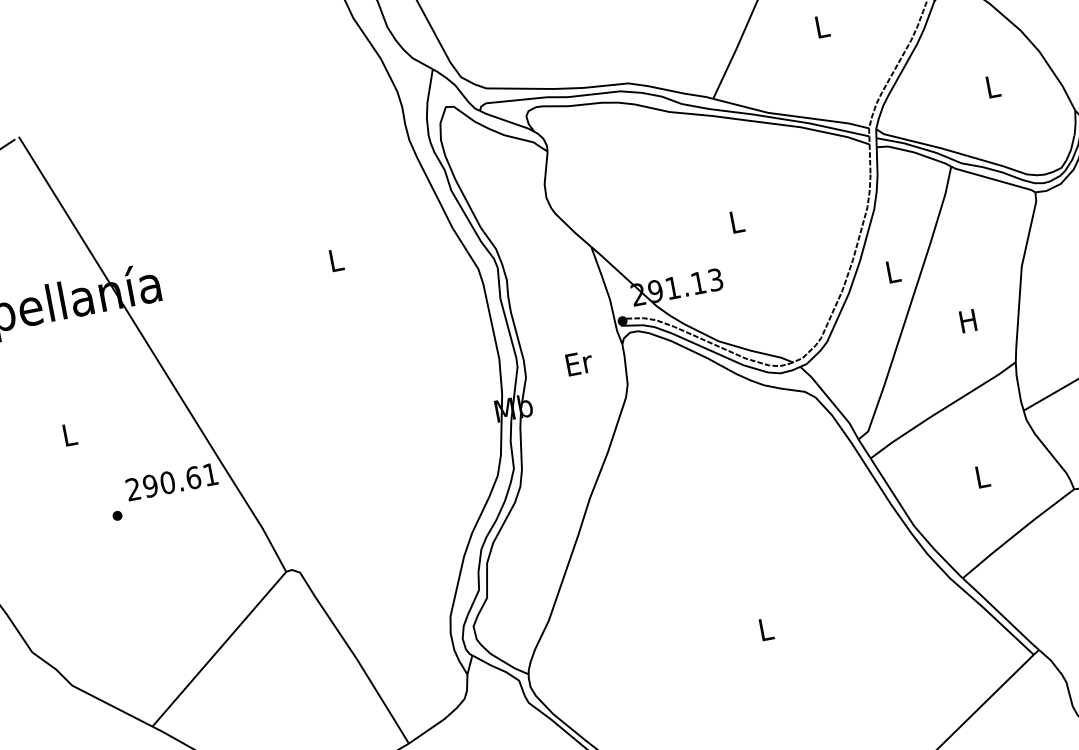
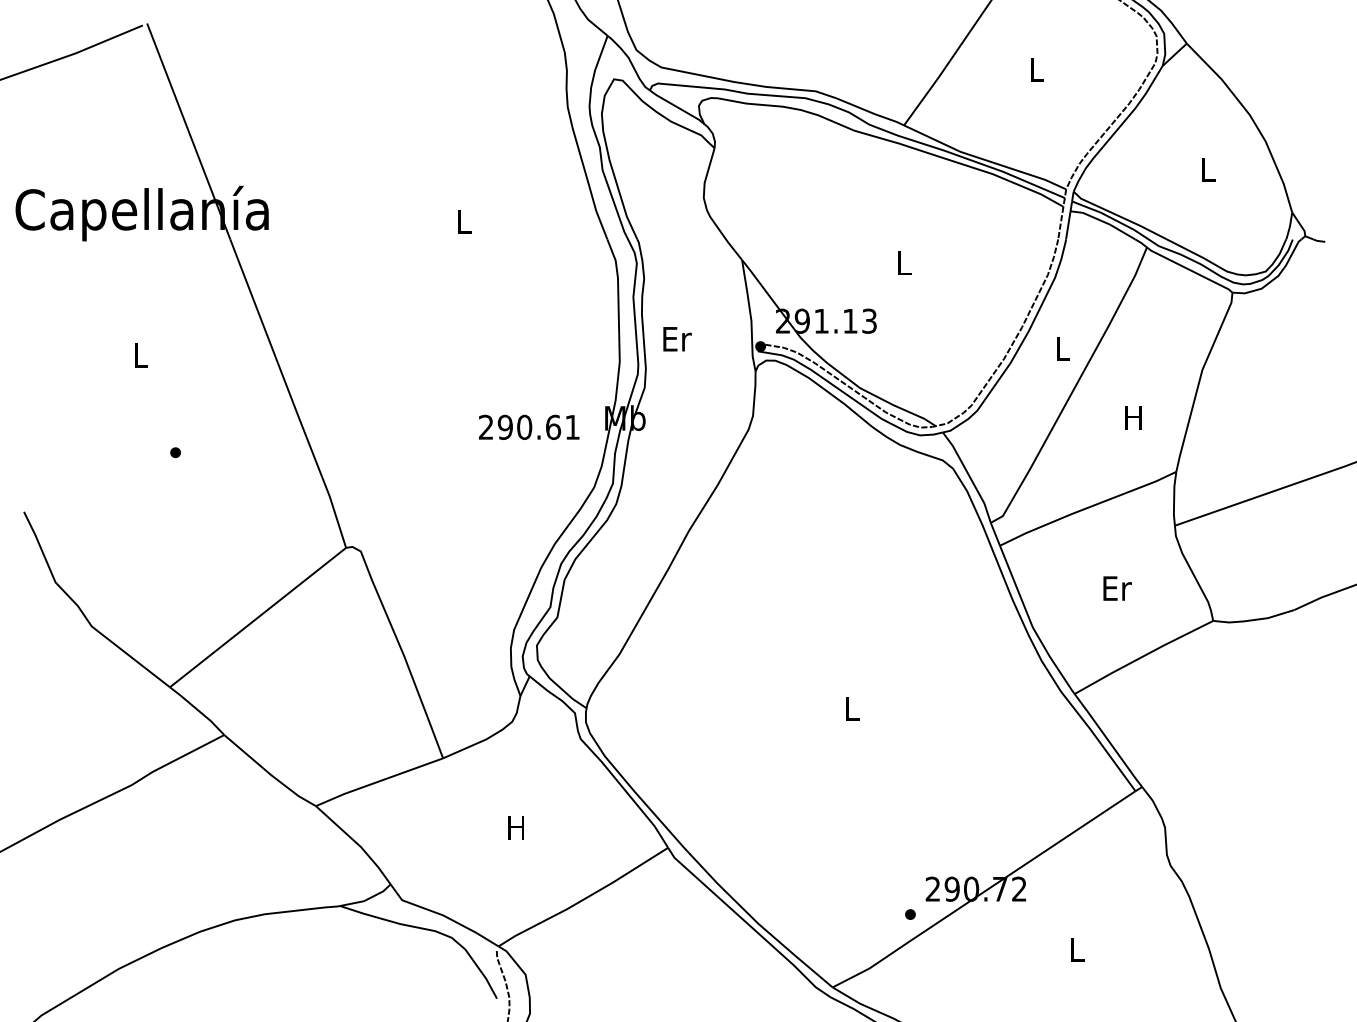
text: (579, 363) -> (677, 339), moved
text: (983, 476) -> (1117, 588), L -> Er
text: (171, 481) -> (529, 426), moved

